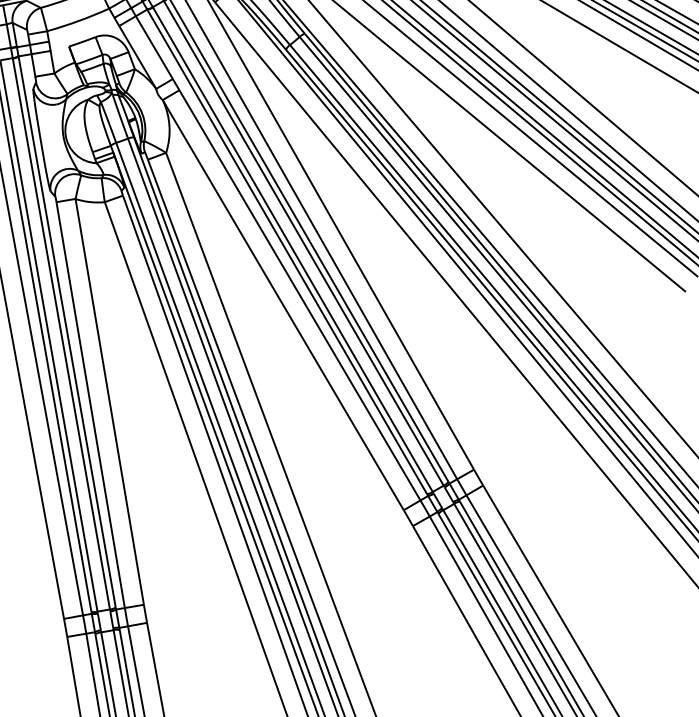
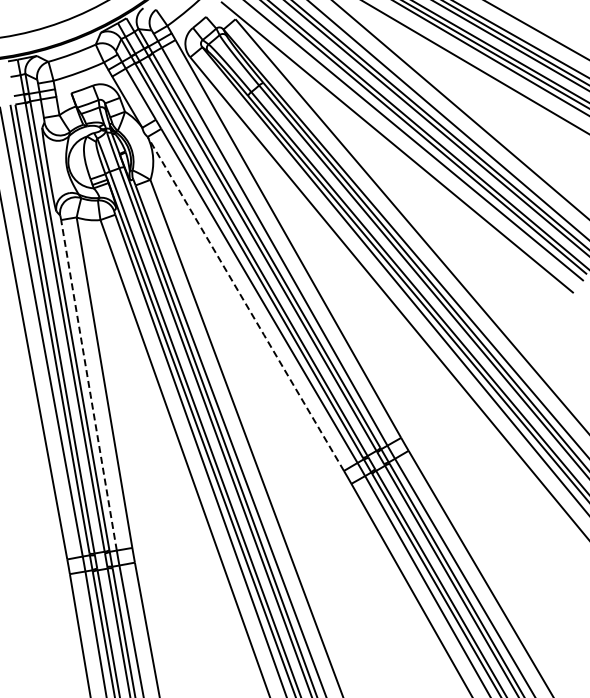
line: (284, 305) -> (246, 304), solid -> dashed
line: (91, 406) -> (89, 386), solid -> dashed

